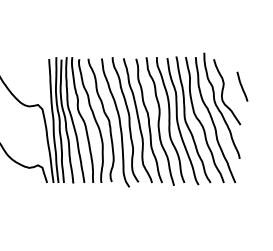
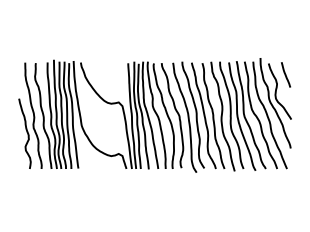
line: (241, 86) -> (285, 74), moved

